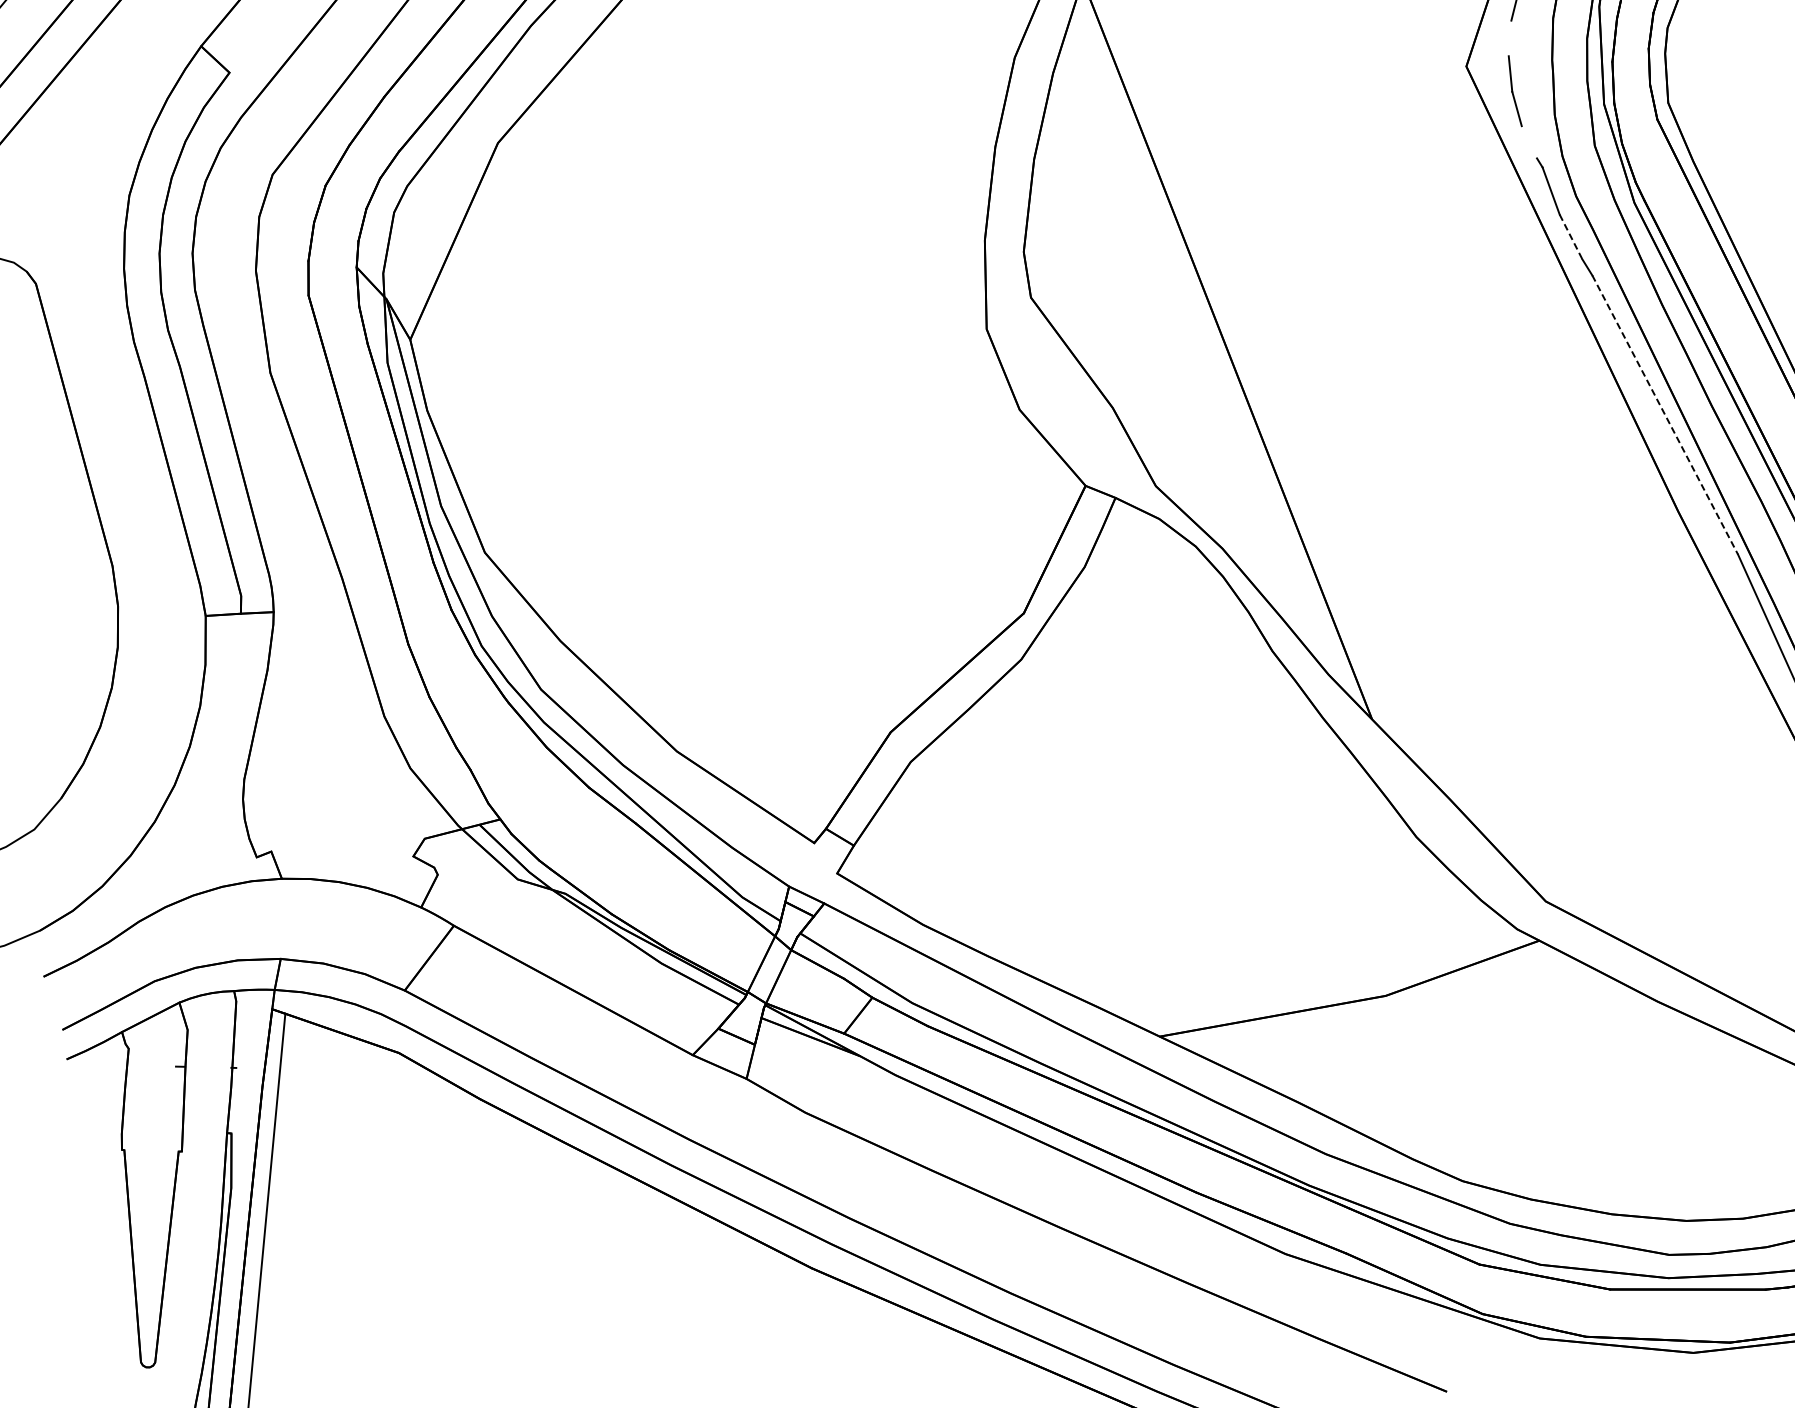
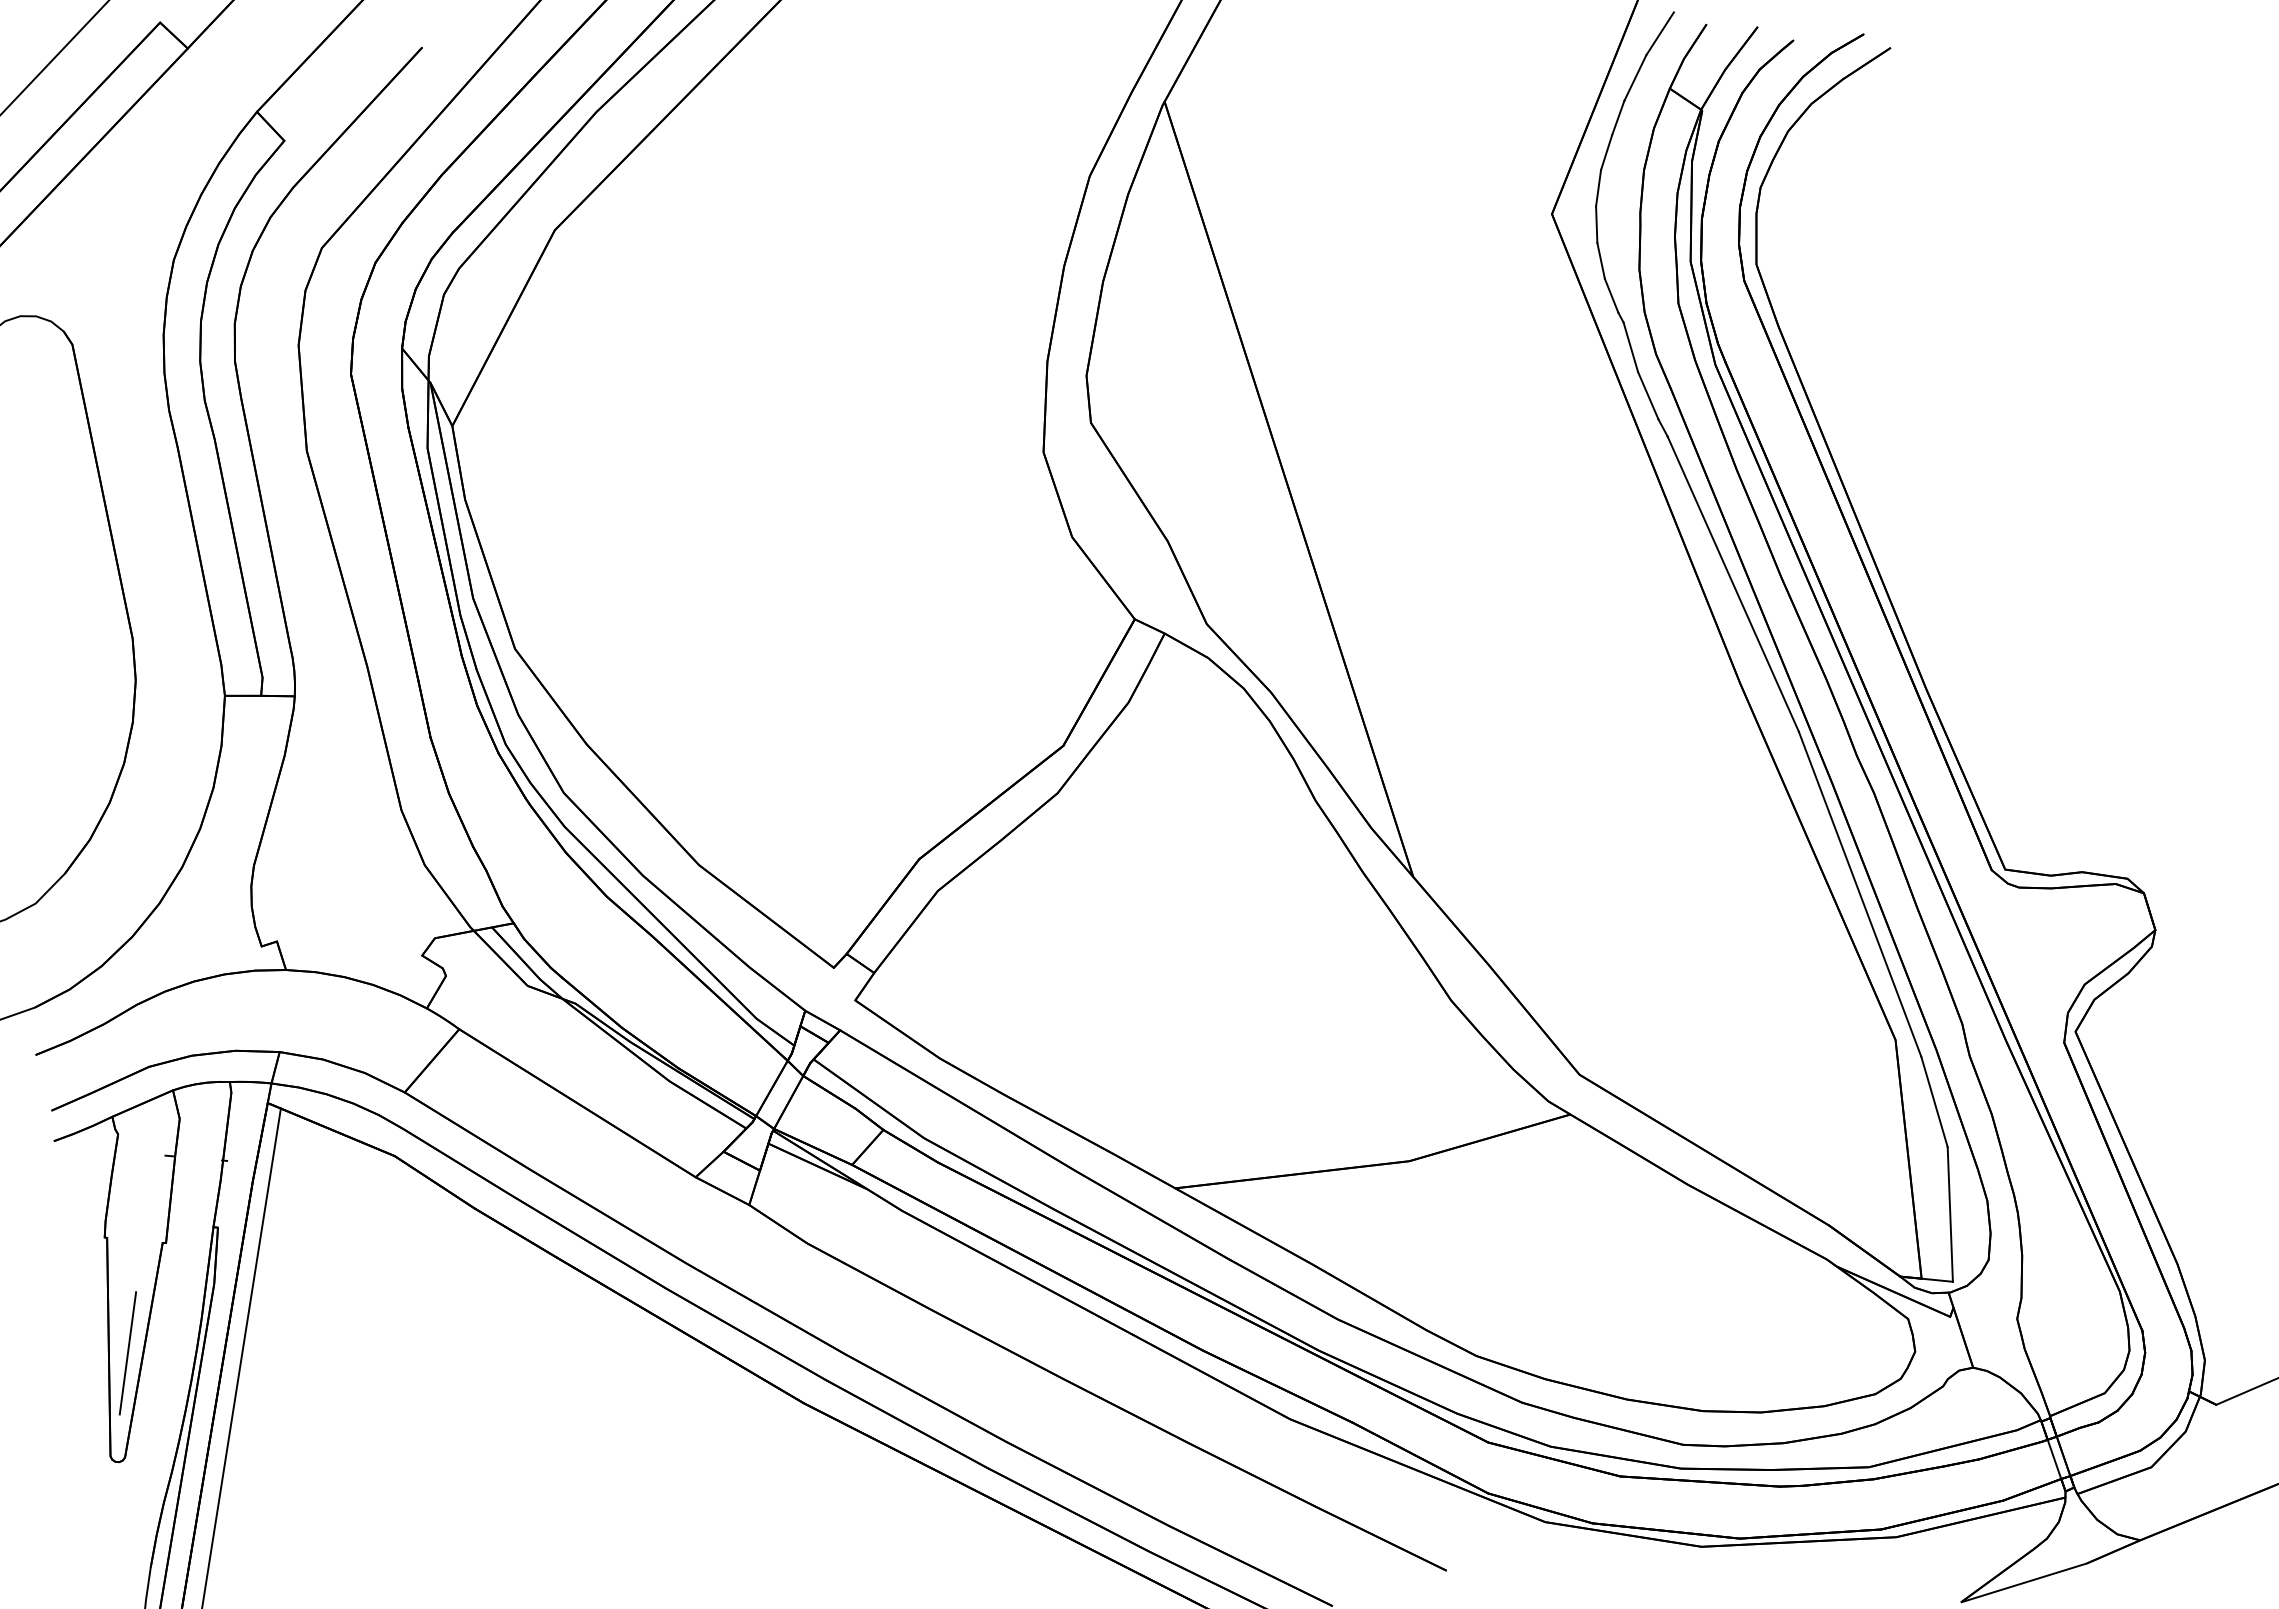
line: (1510, 38) -> (1598, 188), added
line: (1529, 141) -> (1611, 295), added
line: (1571, 236) -> (1648, 395), dashed -> solid
line: (1665, 415) -> (1733, 584), dashed -> solid
line: (151, 1261) -> (127, 1353), added

